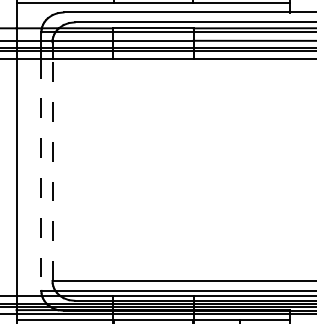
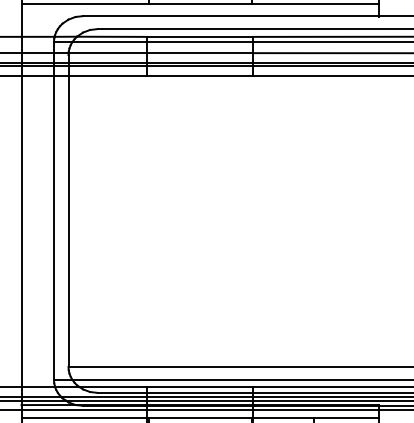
line: (52, 169) -> (68, 221), dashed -> solid
line: (41, 175) -> (53, 228), dashed -> solid

